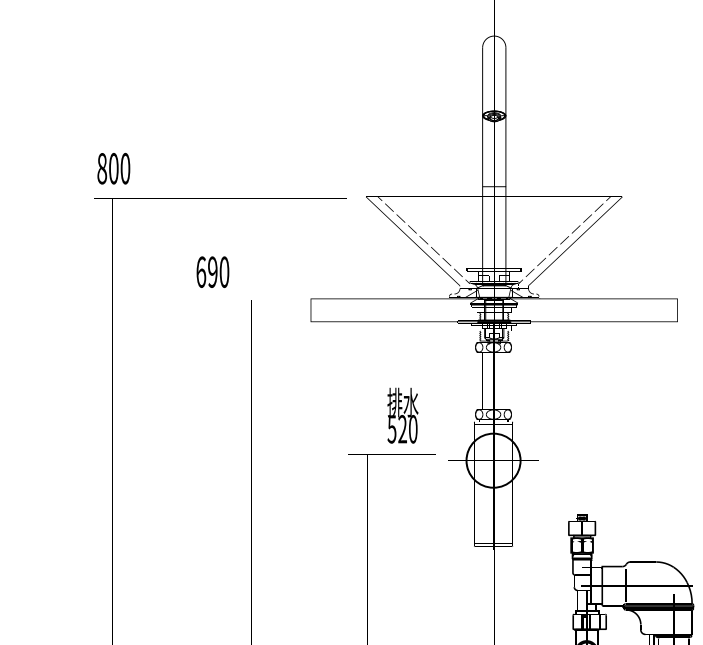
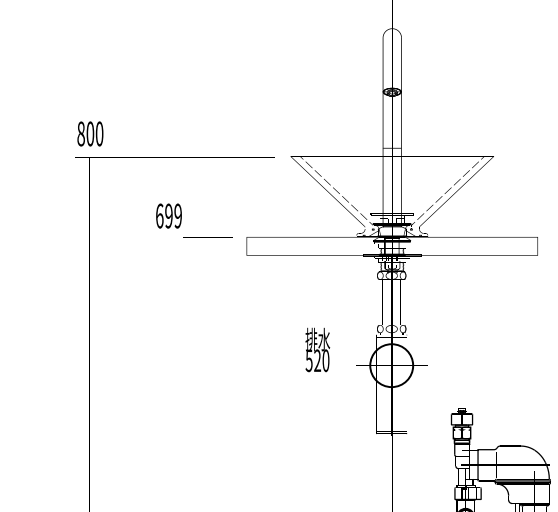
text: (223, 271) -> (177, 215), 690 -> 699
text: (402, 415) -> (317, 349), moved

